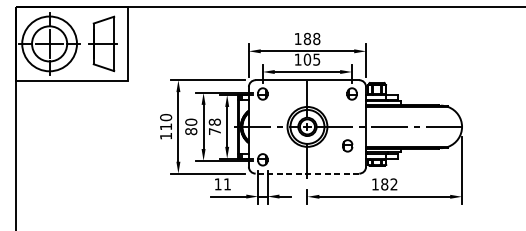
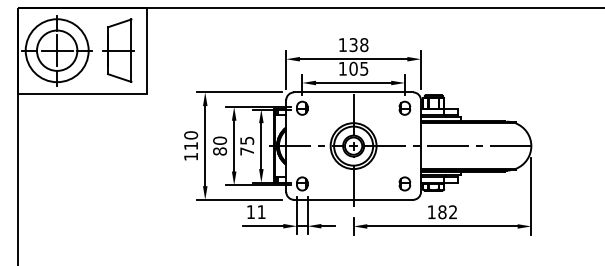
text: (307, 38) -> (353, 44), 188 -> 138
text: (215, 122) -> (247, 140), 78 -> 75
part: (347, 145) -> (404, 183), moved
line: (307, 173) -> (353, 199), dashed -> solid

